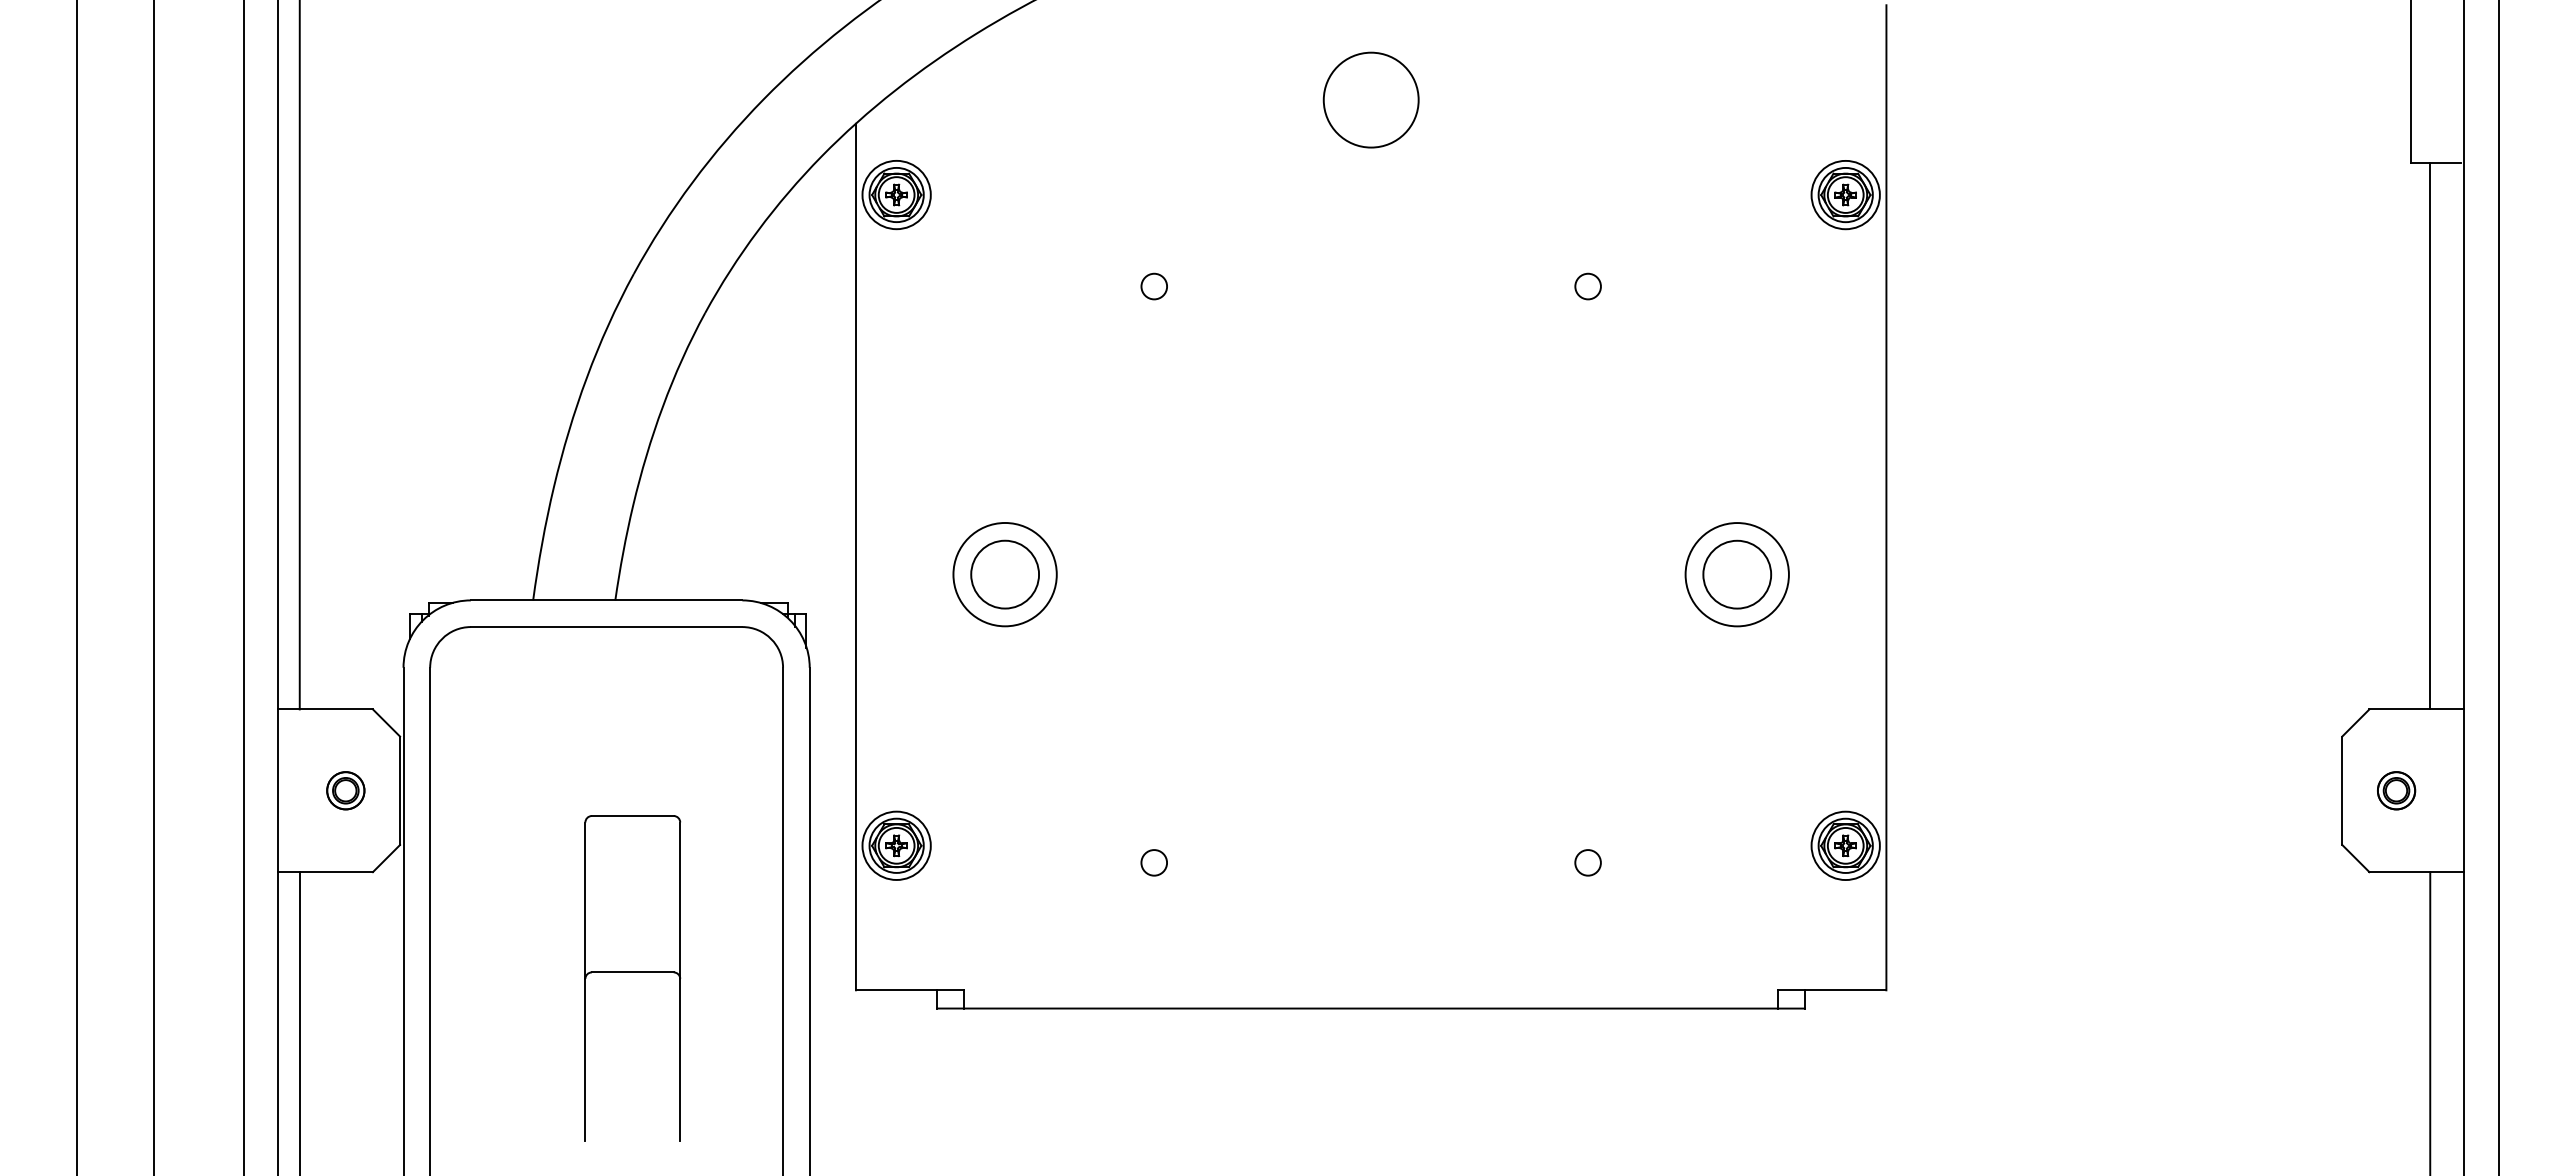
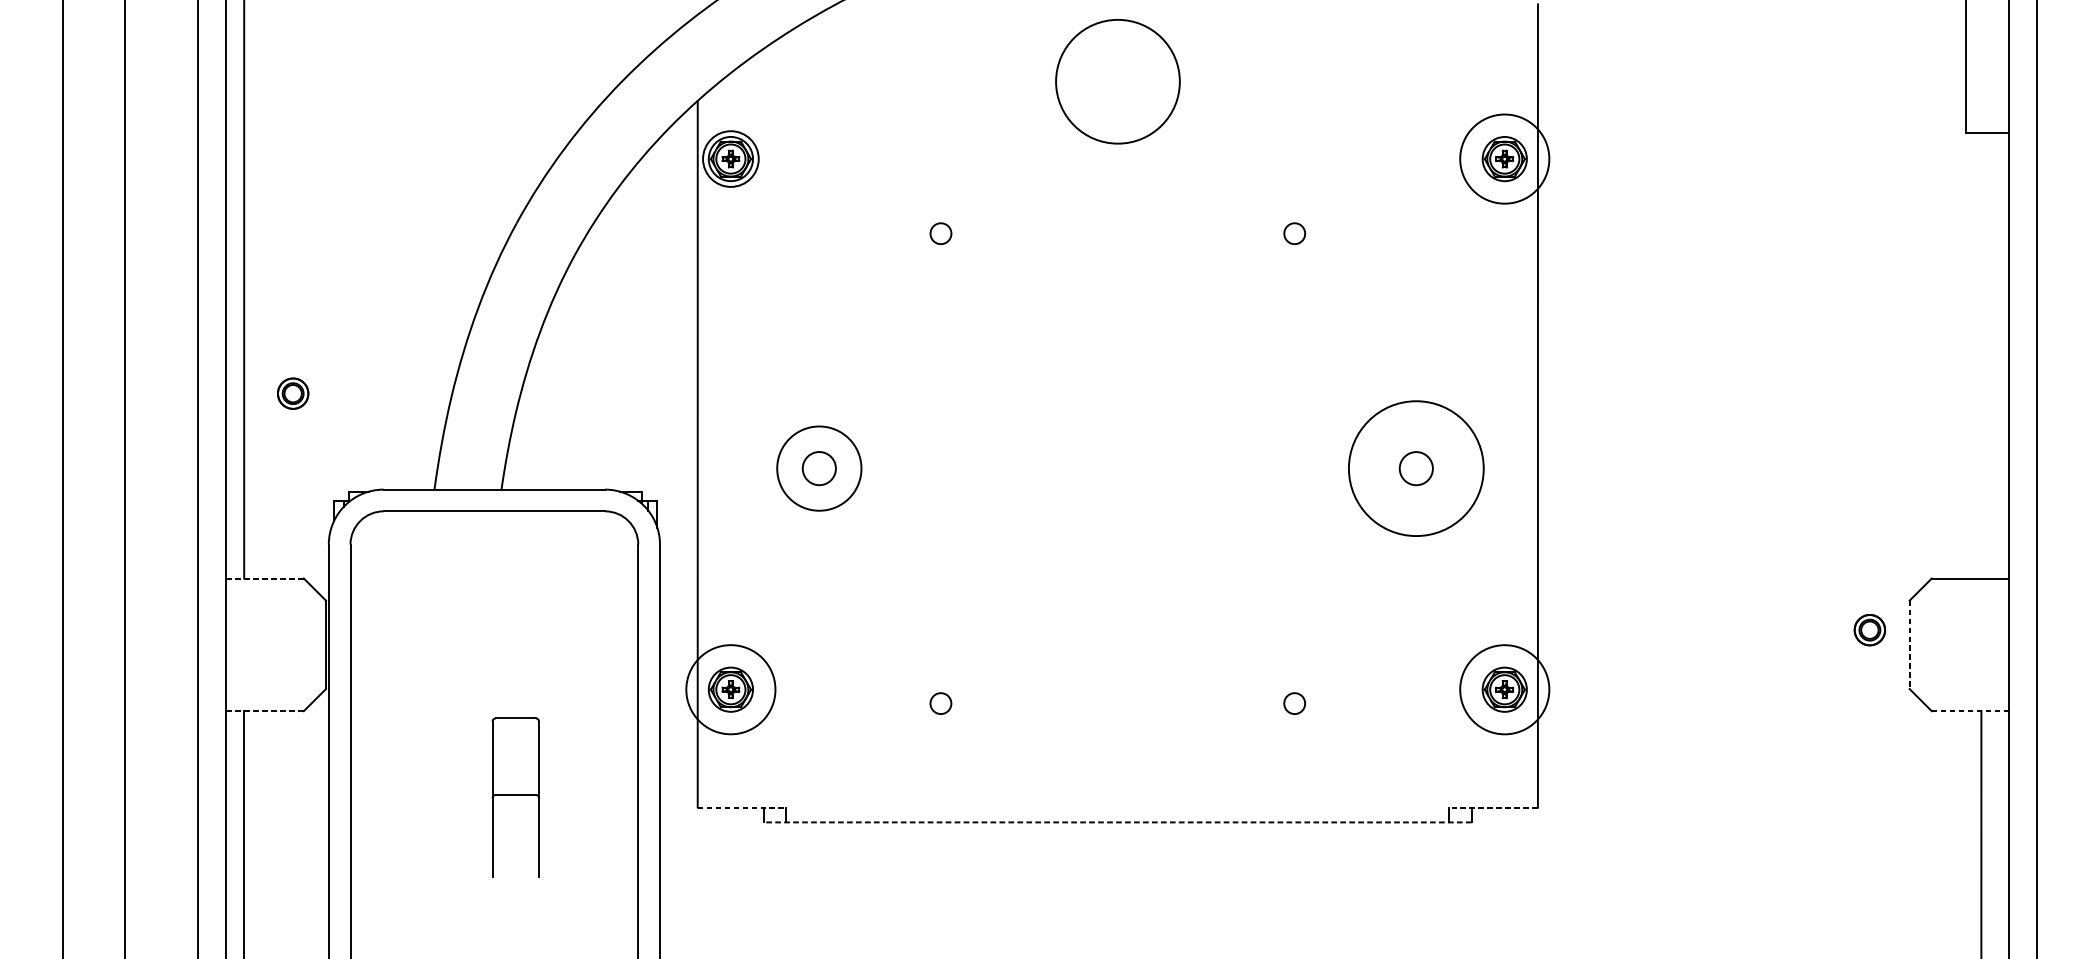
circle: (1370, 99) -> (1117, 81), size x1.6
circle: (1845, 194) -> (1504, 158), size x1.6
line: (2430, 436) -> (1981, 355), removed
circle: (1005, 574) -> (819, 468), size x0.6
circle: (1736, 574) -> (1415, 468), size x1.6
circle: (1737, 574) -> (1416, 468), size x0.6
line: (325, 709) -> (265, 578), solid -> dashed
part: (345, 790) -> (292, 393), moved
part: (2396, 790) -> (1869, 629), moved
line: (2342, 791) -> (1909, 645), solid -> dashed
circle: (896, 845) -> (730, 689), size x1.6
circle: (1845, 845) -> (1504, 689), size x1.6
line: (325, 872) -> (265, 711), solid -> dashed
line: (2416, 872) -> (1970, 711), solid -> dashed
part: (632, 978) -> (515, 797), size x0.6
line: (910, 990) -> (742, 807), solid -> dashed
line: (1831, 990) -> (1493, 807), solid -> dashed
line: (1371, 1008) -> (1118, 822), solid -> dashed

